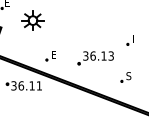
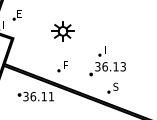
part: (32, 20) -> (62, 31), moved
part: (129, 40) -> (101, 51), moved
part: (125, 76) -> (112, 87), moved

